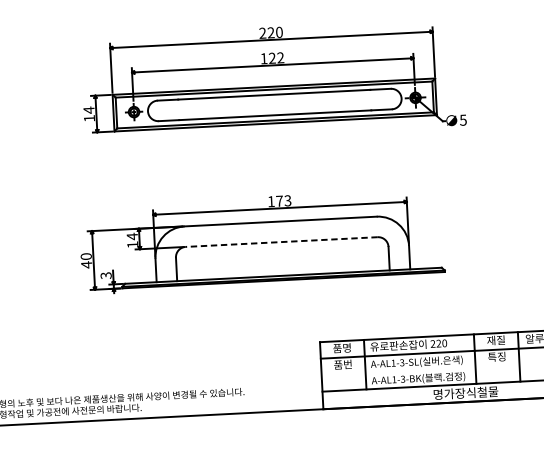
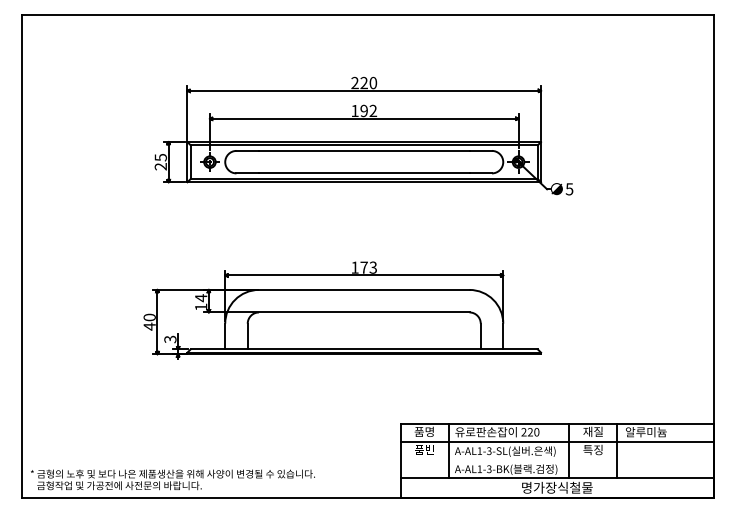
text: (271, 58) -> (363, 111), 122 -> 192
text: (88, 113) -> (160, 161), 14 -> 25
line: (281, 242) -> (363, 312), dashed -> solid

